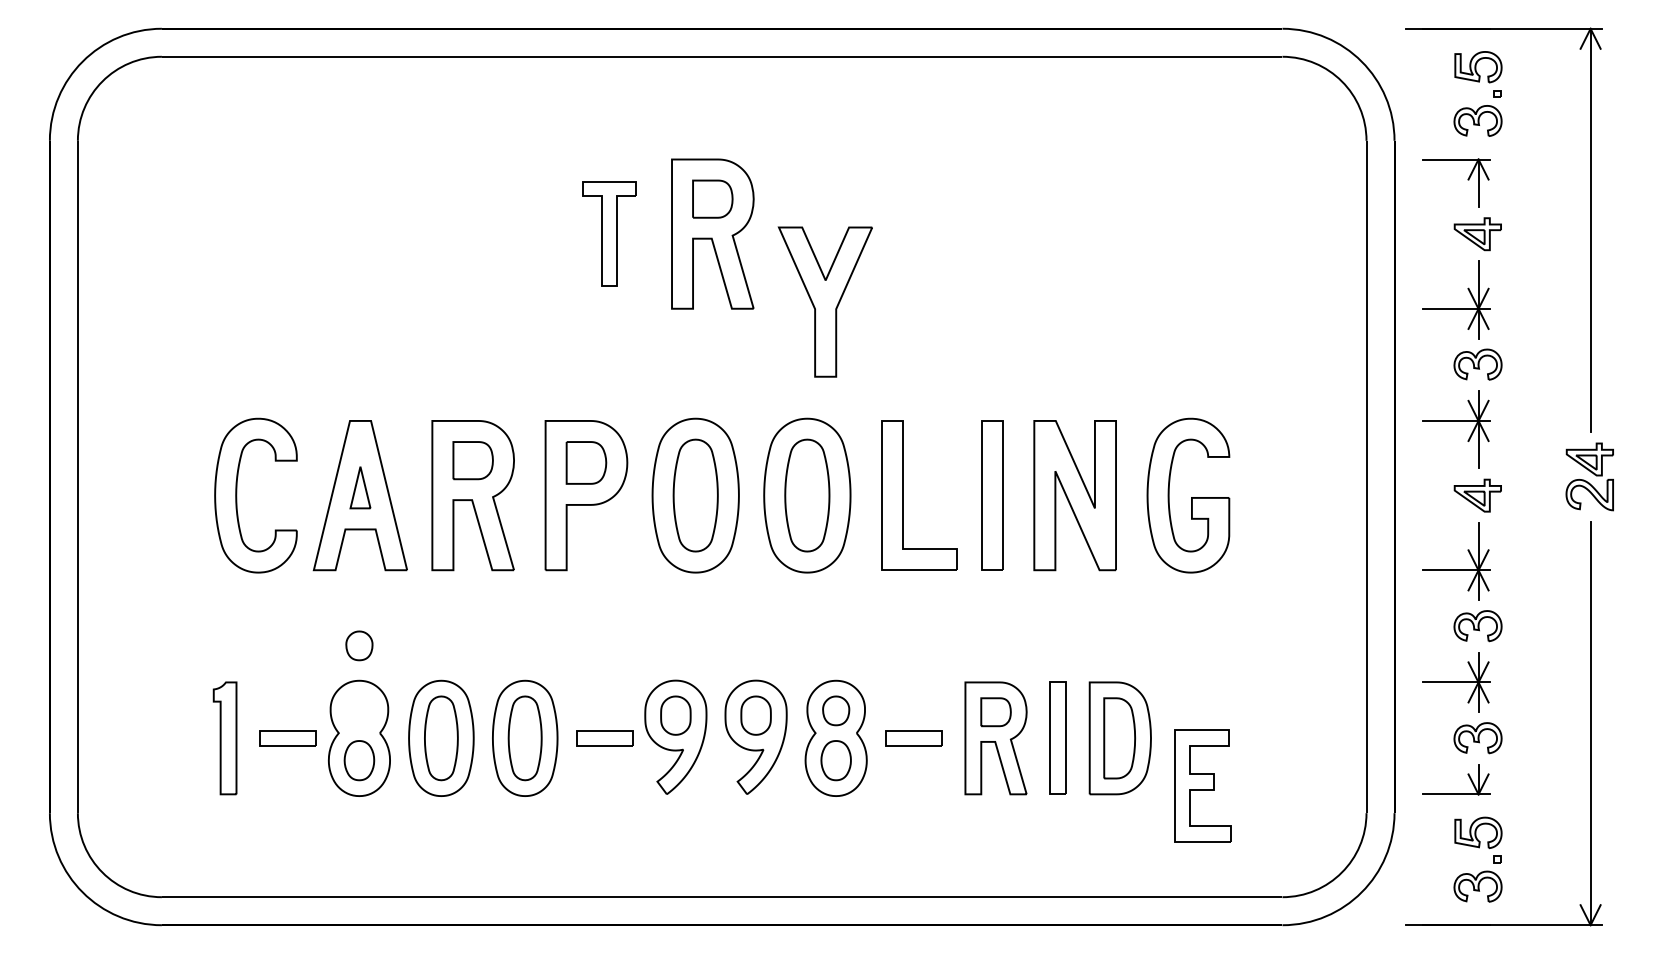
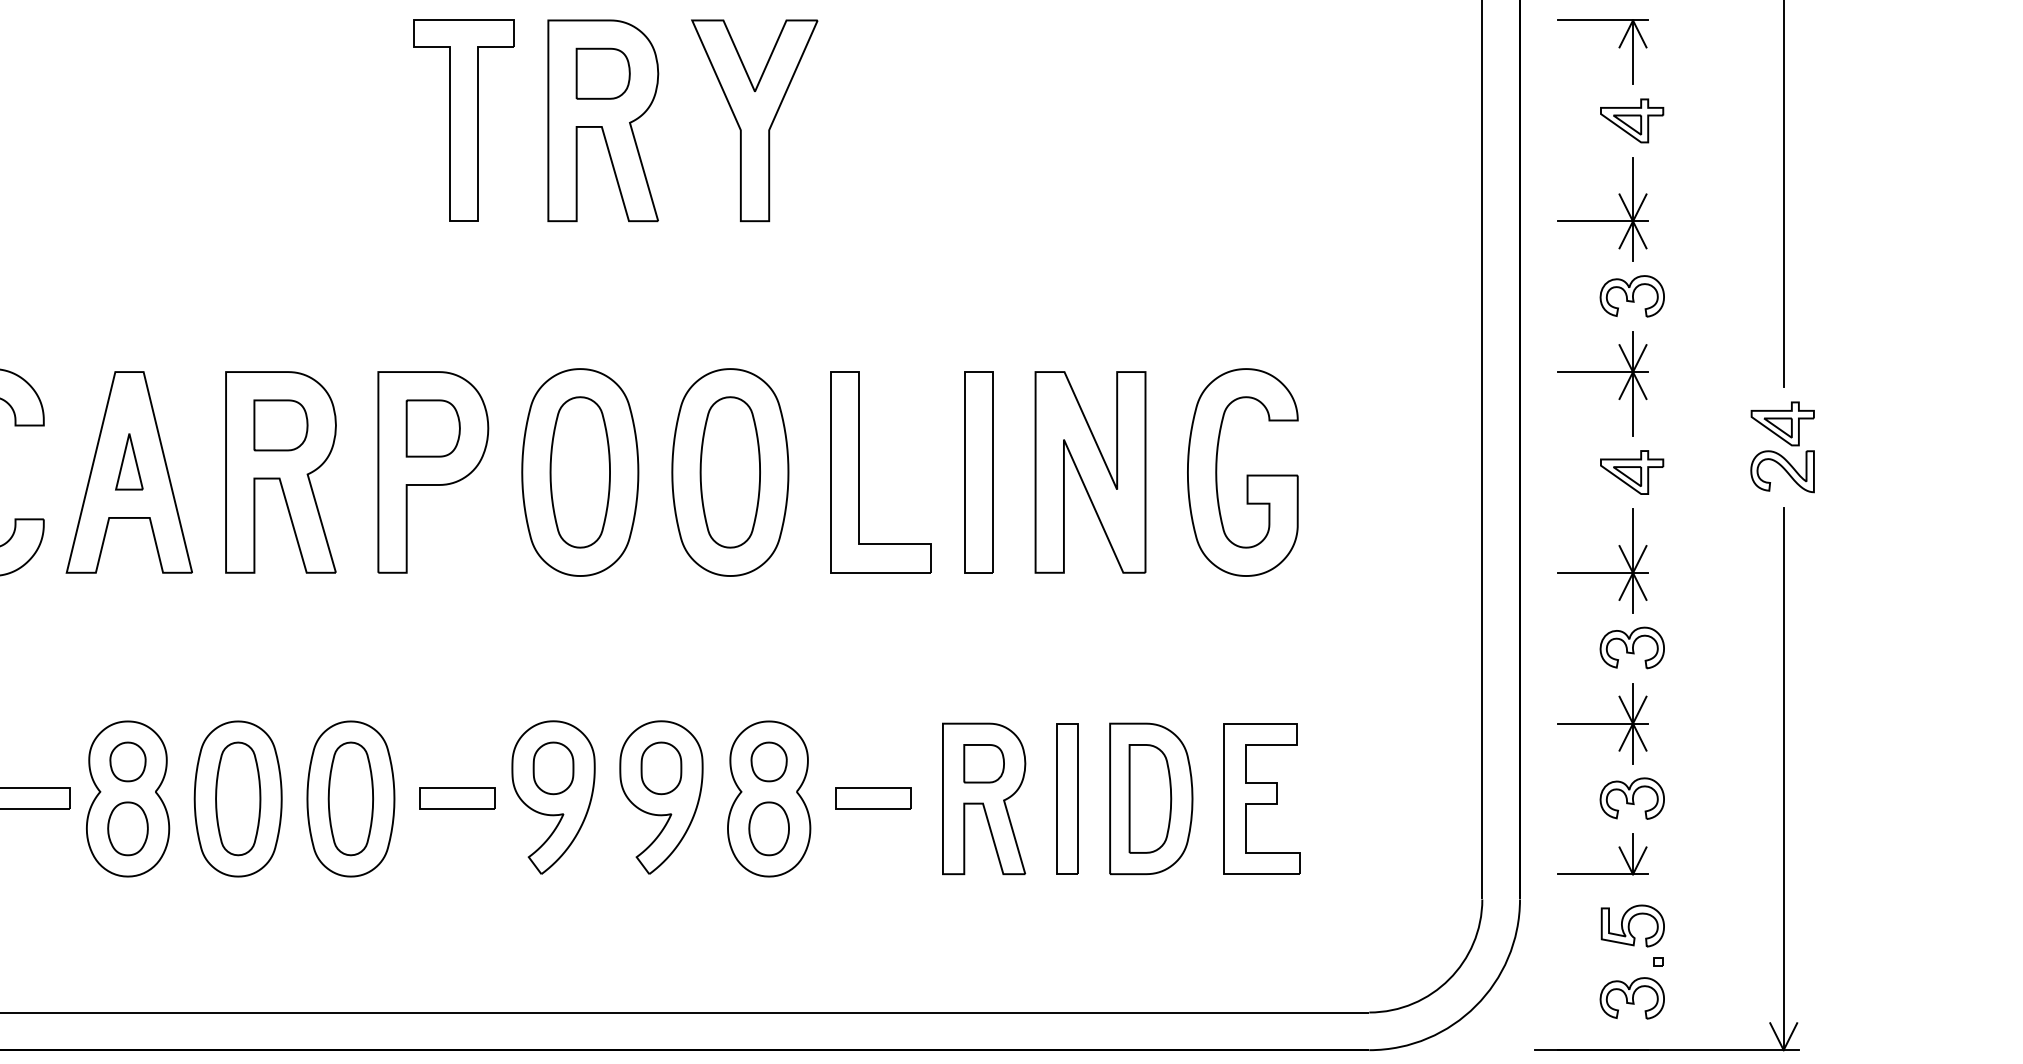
part: (609, 234) -> (464, 121), size x1.43
part: (824, 301) -> (753, 119), moved
part: (359, 645) -> (128, 761), moved
part: (1202, 785) -> (1261, 797), moved

